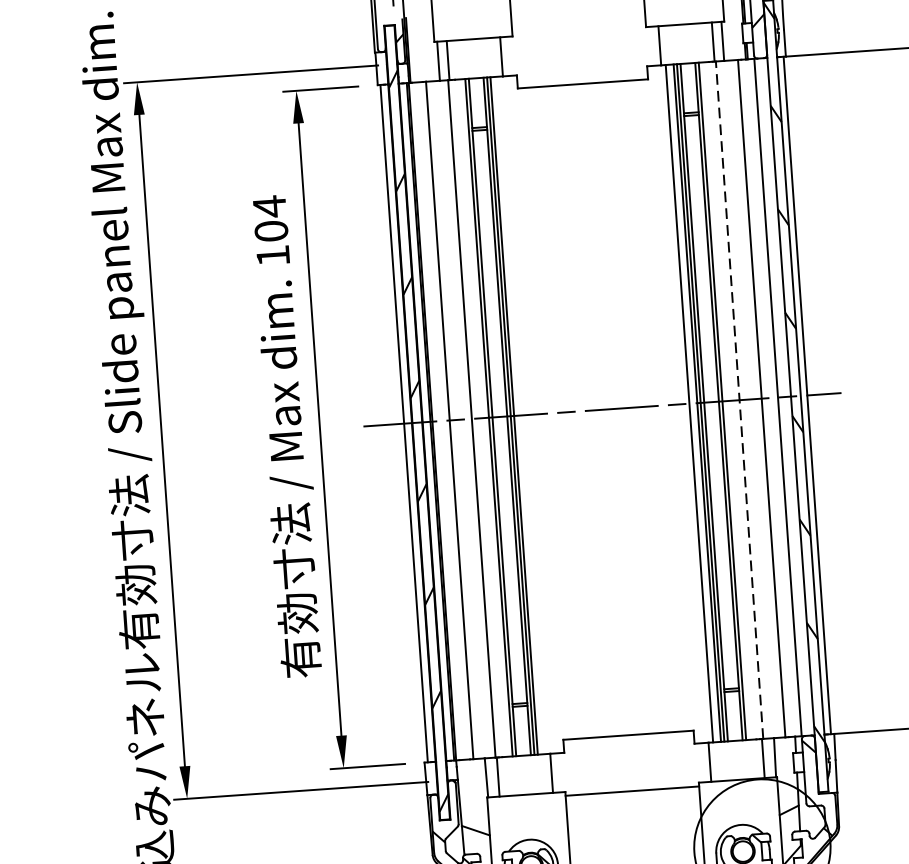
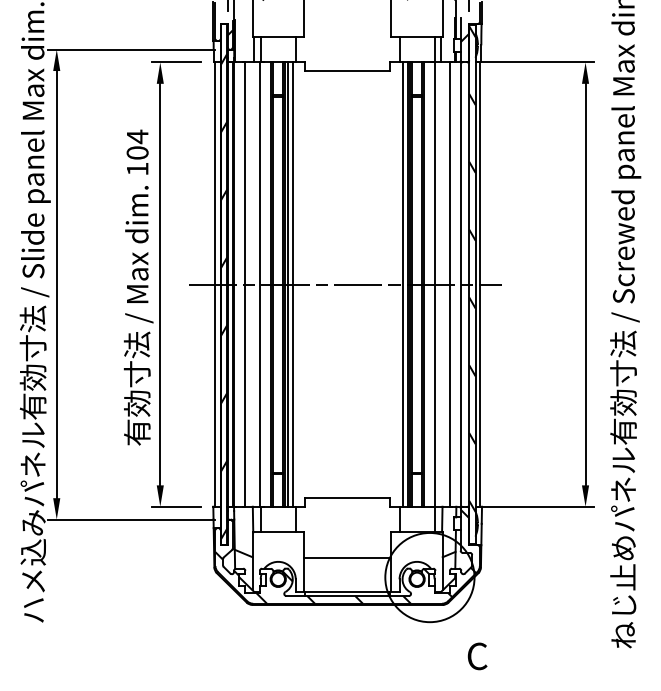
line: (739, 400) -> (435, 284), dashed -> solid
line: (521, 415) -> (292, 284), added
line: (632, 790) -> (347, 557), moved

